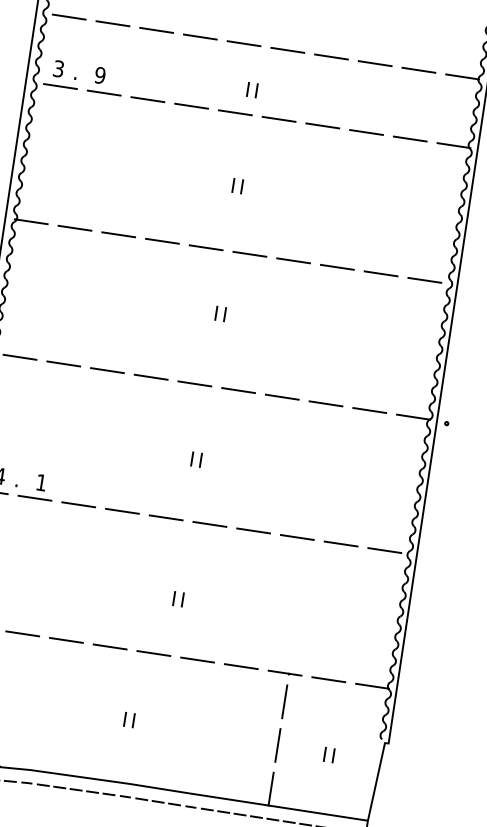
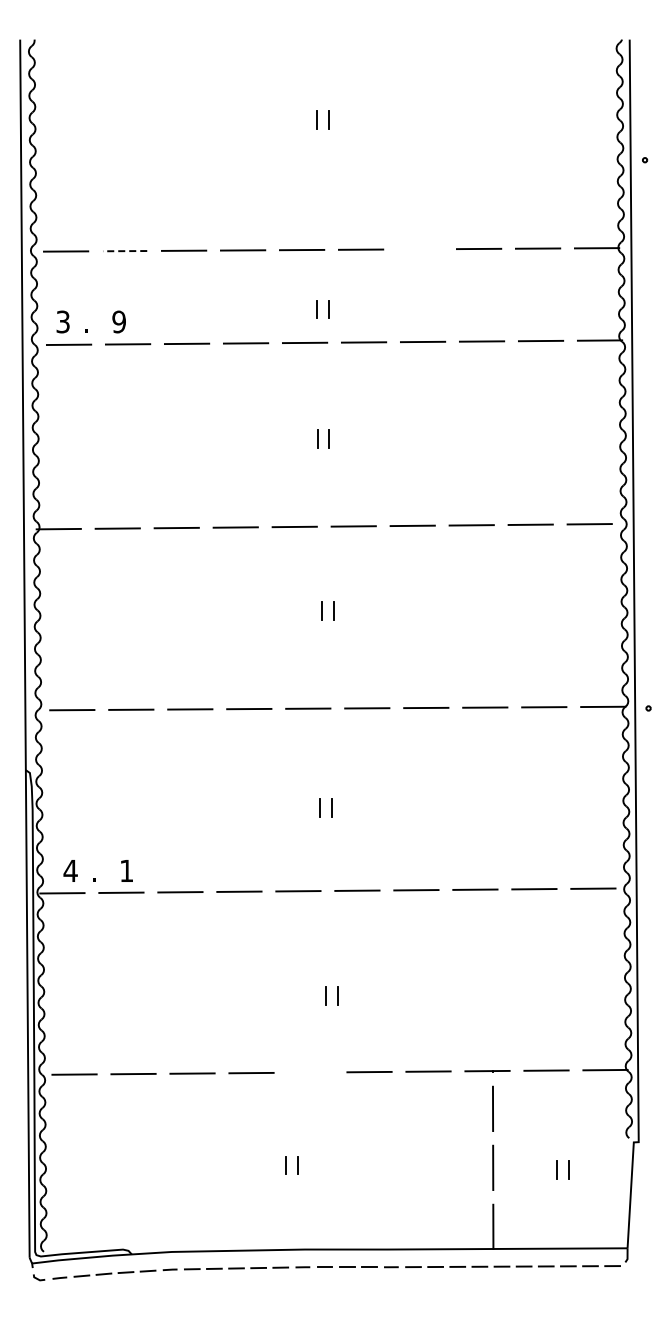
line: (112, 23) -> (124, 251), solid -> dashed
line: (331, 57) -> (419, 249), removed
line: (153, 653) -> (310, 1072), removed

